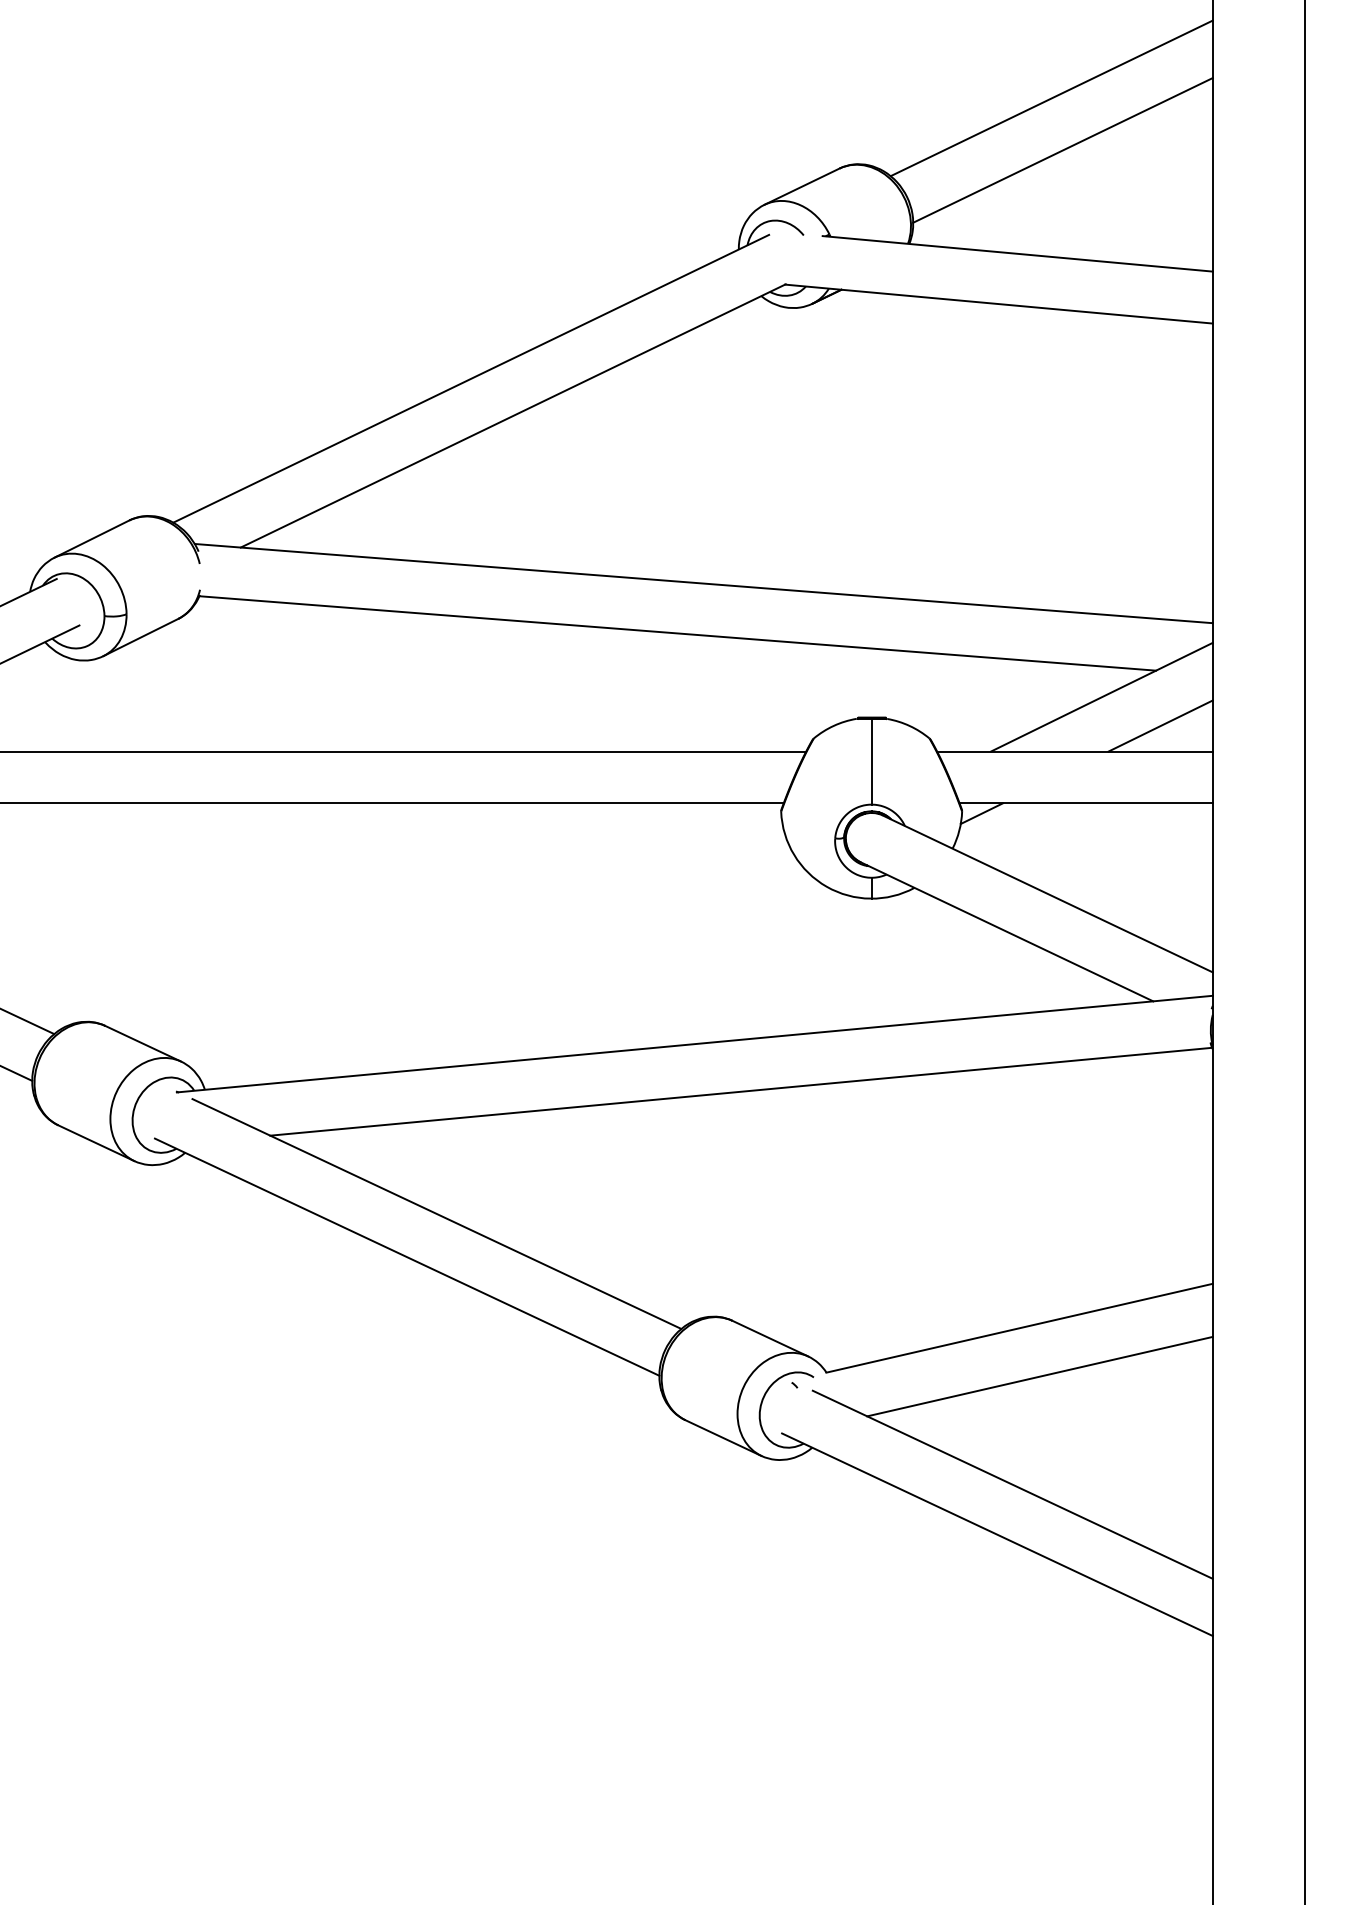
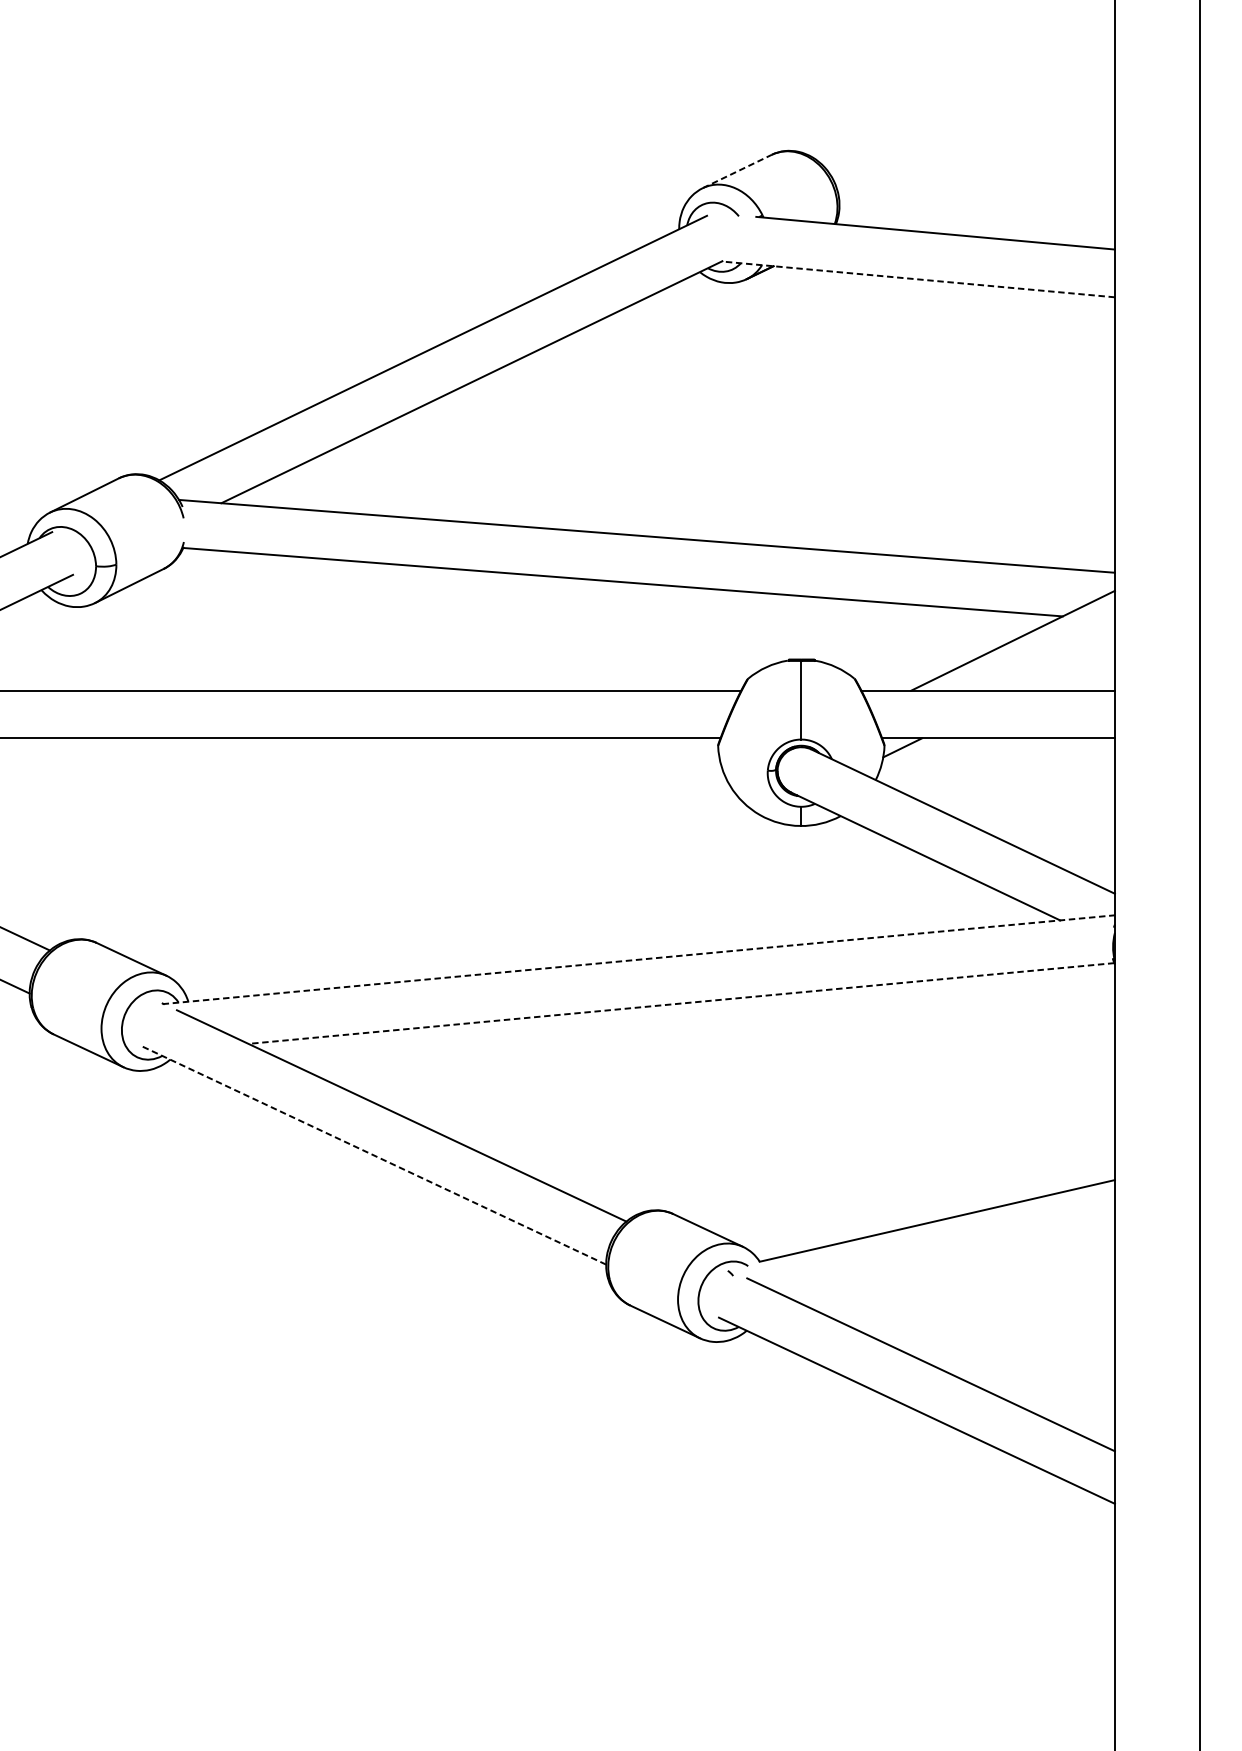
line: (1051, 98) -> (966, 90), removed
line: (1062, 150) -> (976, 138), removed
line: (802, 186) -> (737, 171), solid -> dashed
line: (998, 304) -> (917, 279), solid -> dashed
line: (1160, 725) -> (1066, 666), removed
line: (695, 1044) -> (639, 960), solid -> dashed
line: (741, 1091) -> (681, 1003), solid -> dashed
line: (407, 1257) -> (374, 1155), solid -> dashed
line: (1039, 1376) -> (955, 1265), removed

